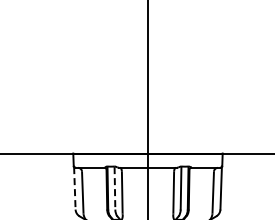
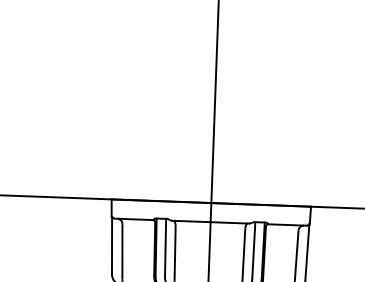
line: (74, 188) -> (111, 246), dashed -> solid
line: (114, 188) -> (164, 248), dashed -> solid

